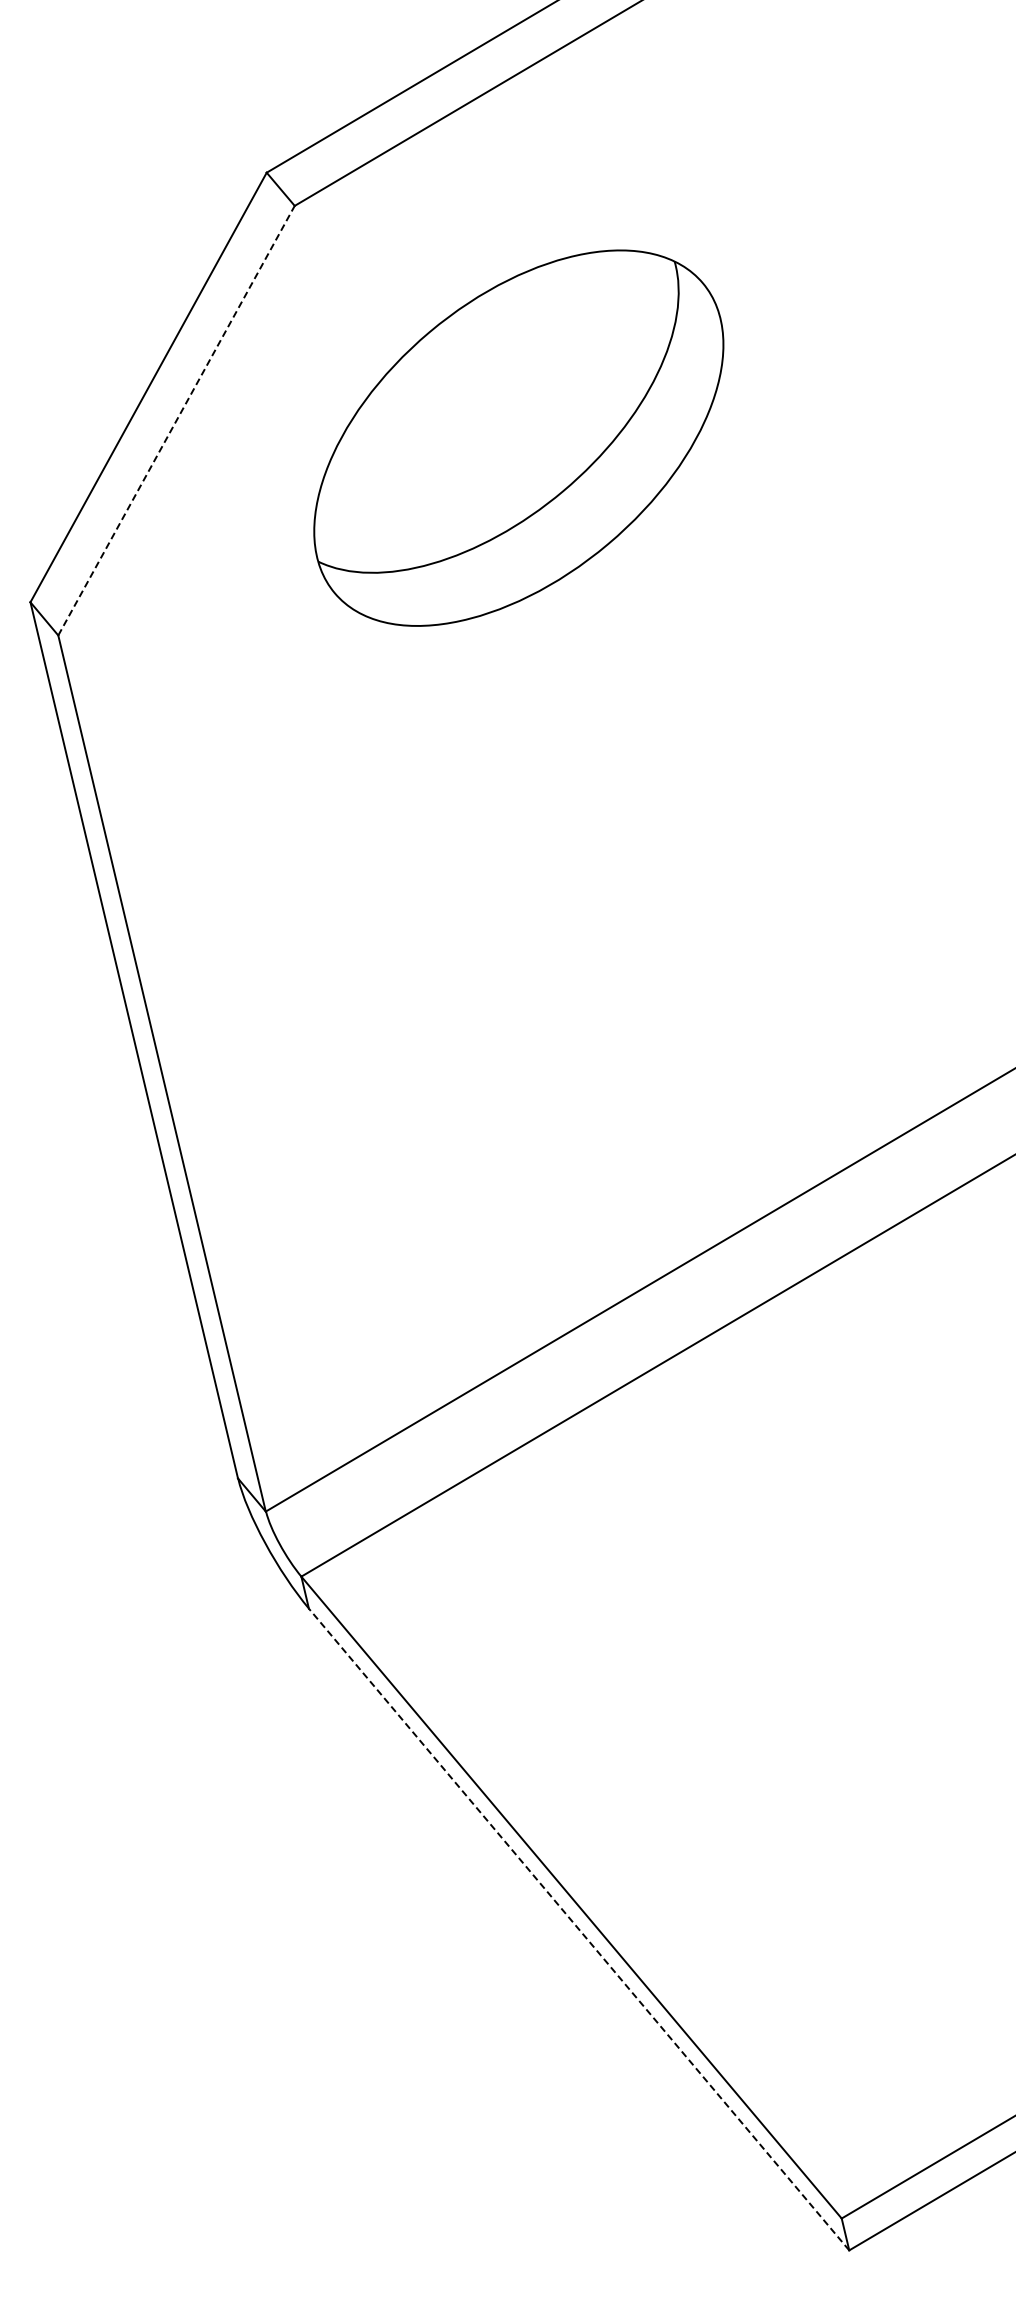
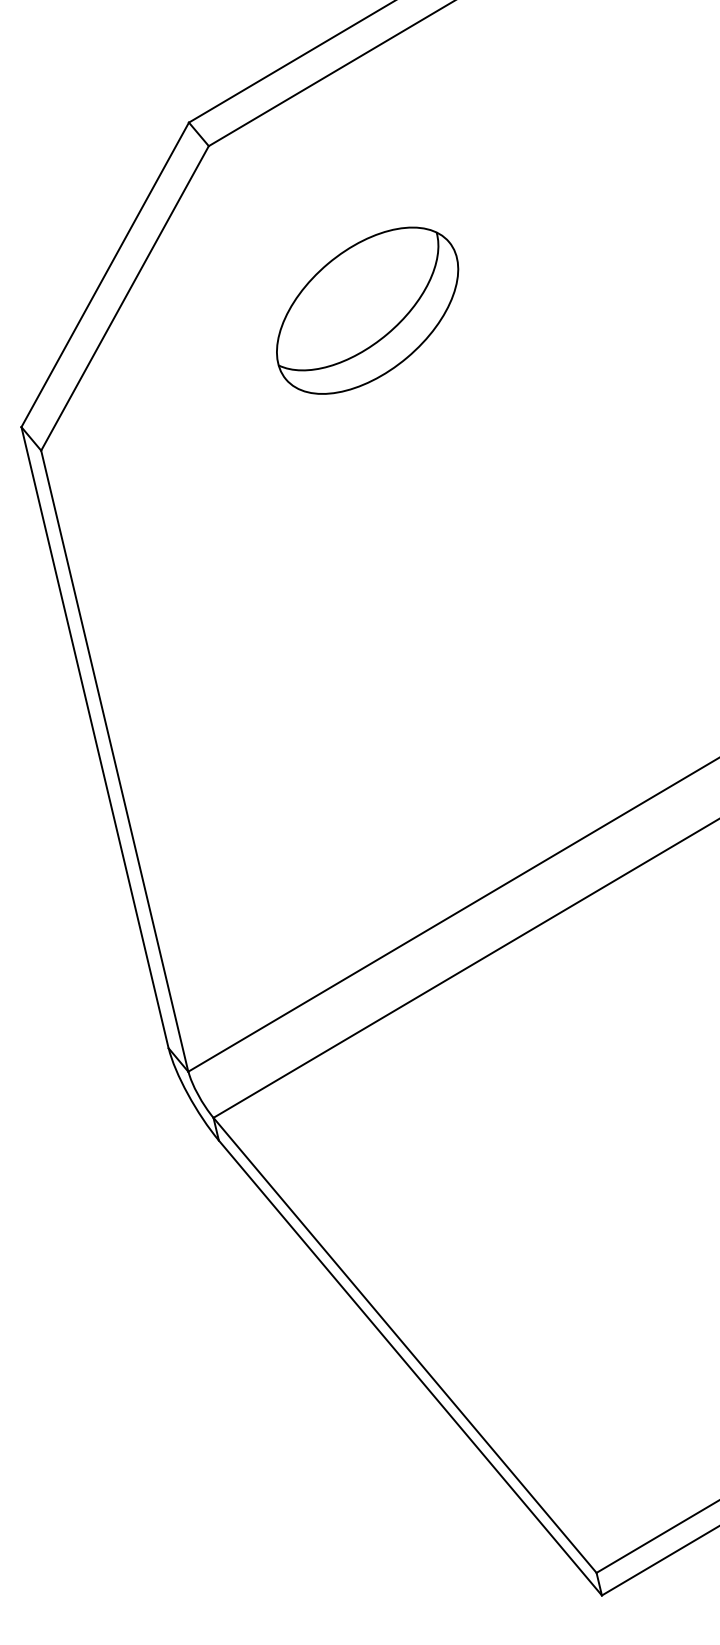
line: (176, 420) -> (124, 298), dashed -> solid
part: (518, 437) -> (367, 310), size x0.62
line: (578, 1929) -> (409, 1367), dashed -> solid

